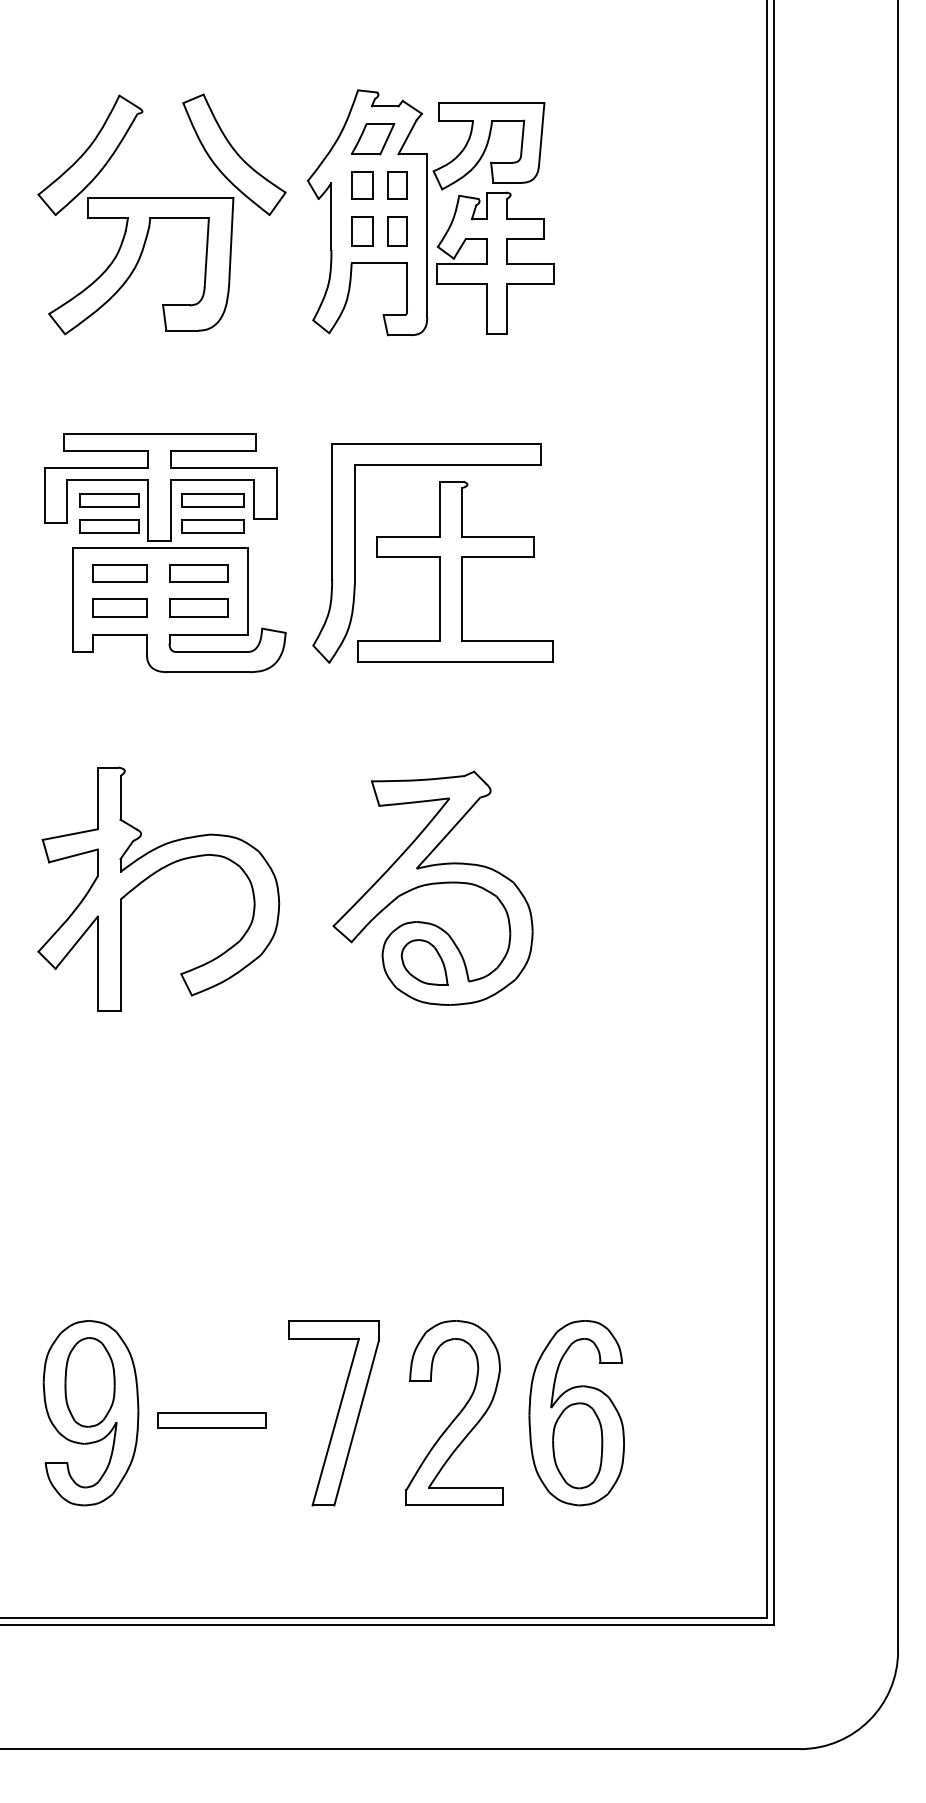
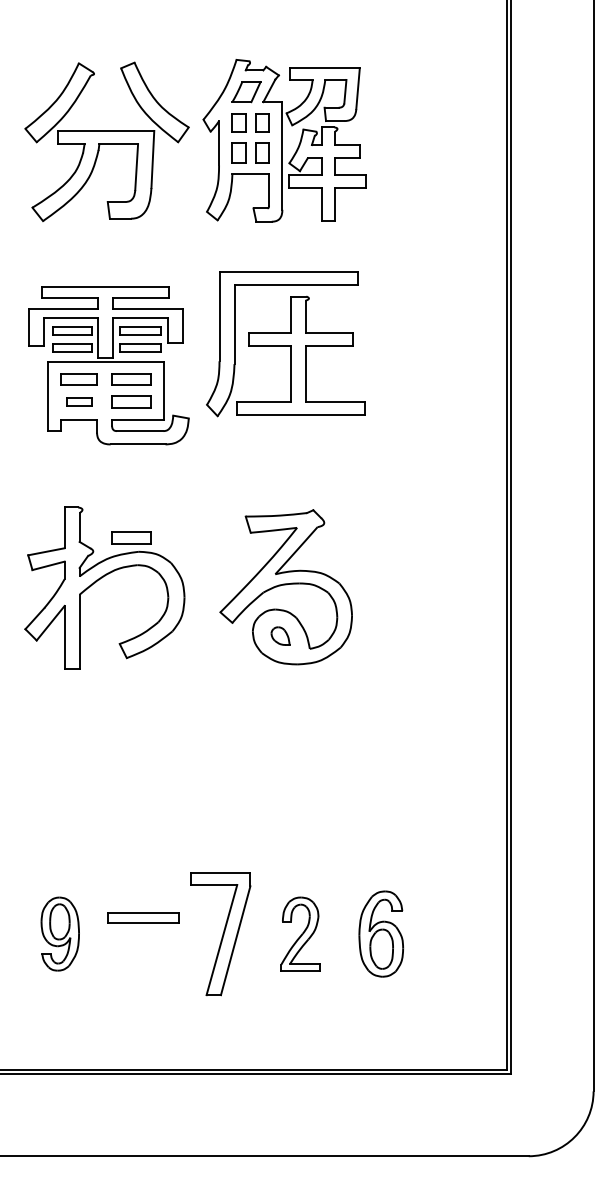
part: (431, 554) -> (285, 344), moved
part: (118, 607) -> (78, 401), size x0.7
part: (198, 812) -> (131, 537), added
part: (424, 961) -> (280, 635), size x0.6
part: (91, 1412) -> (60, 933), size x0.6
part: (454, 1412) -> (300, 933), size x0.6
part: (577, 1412) -> (381, 933), size x0.7
part: (212, 1419) -> (143, 917), moved

